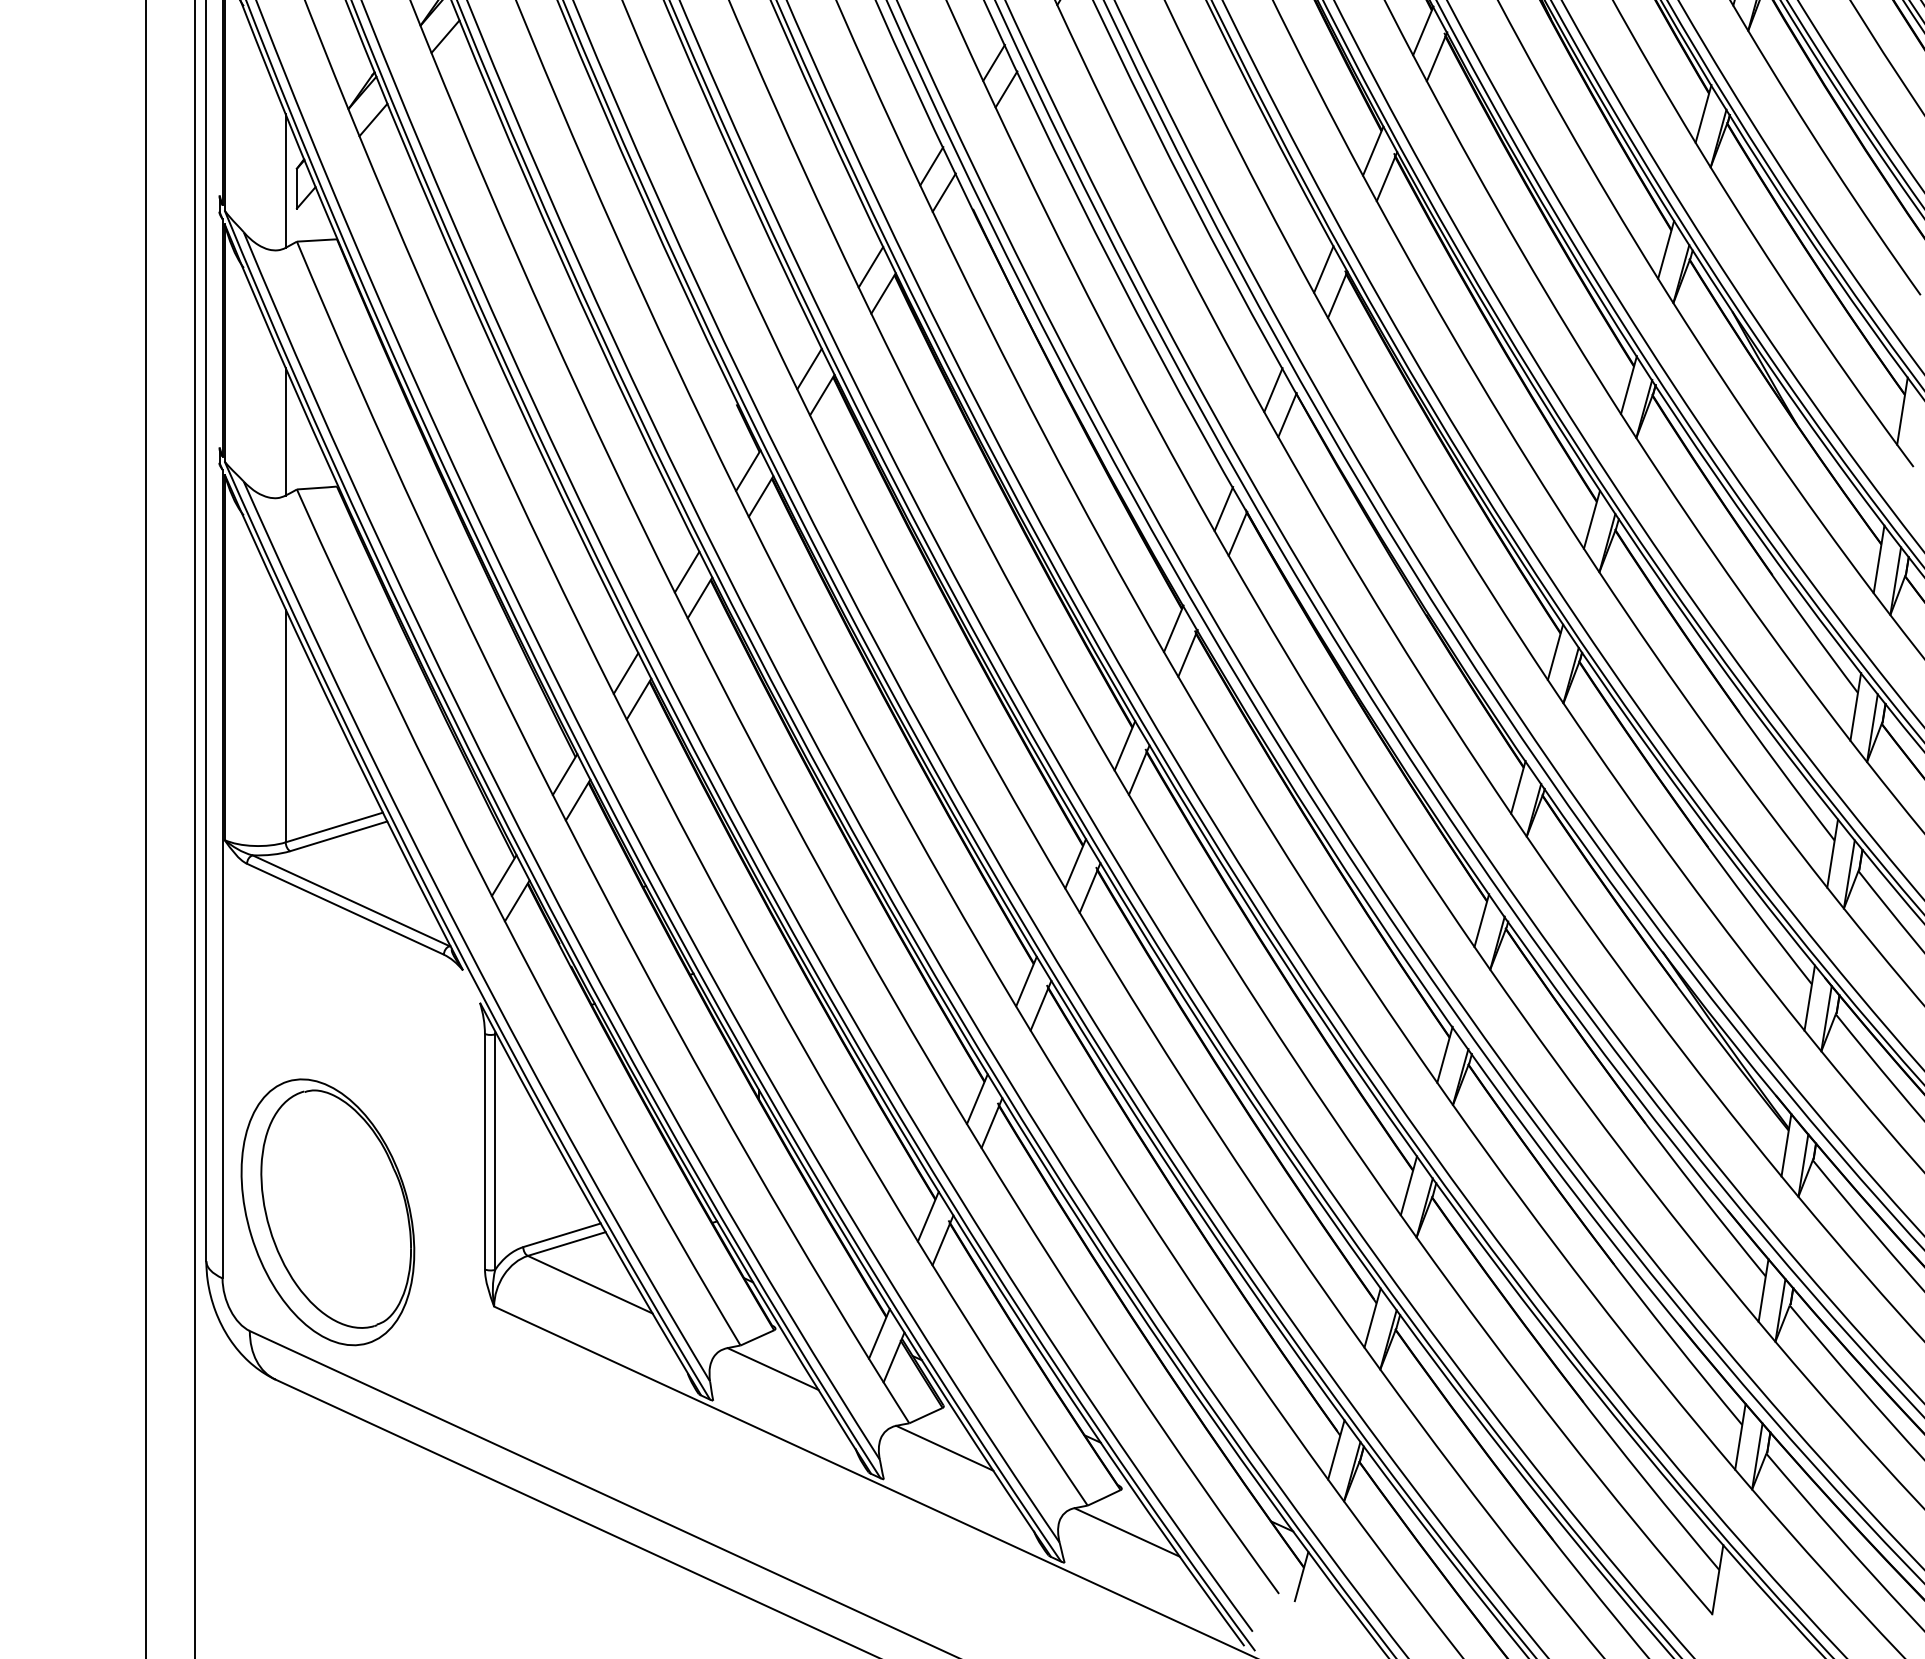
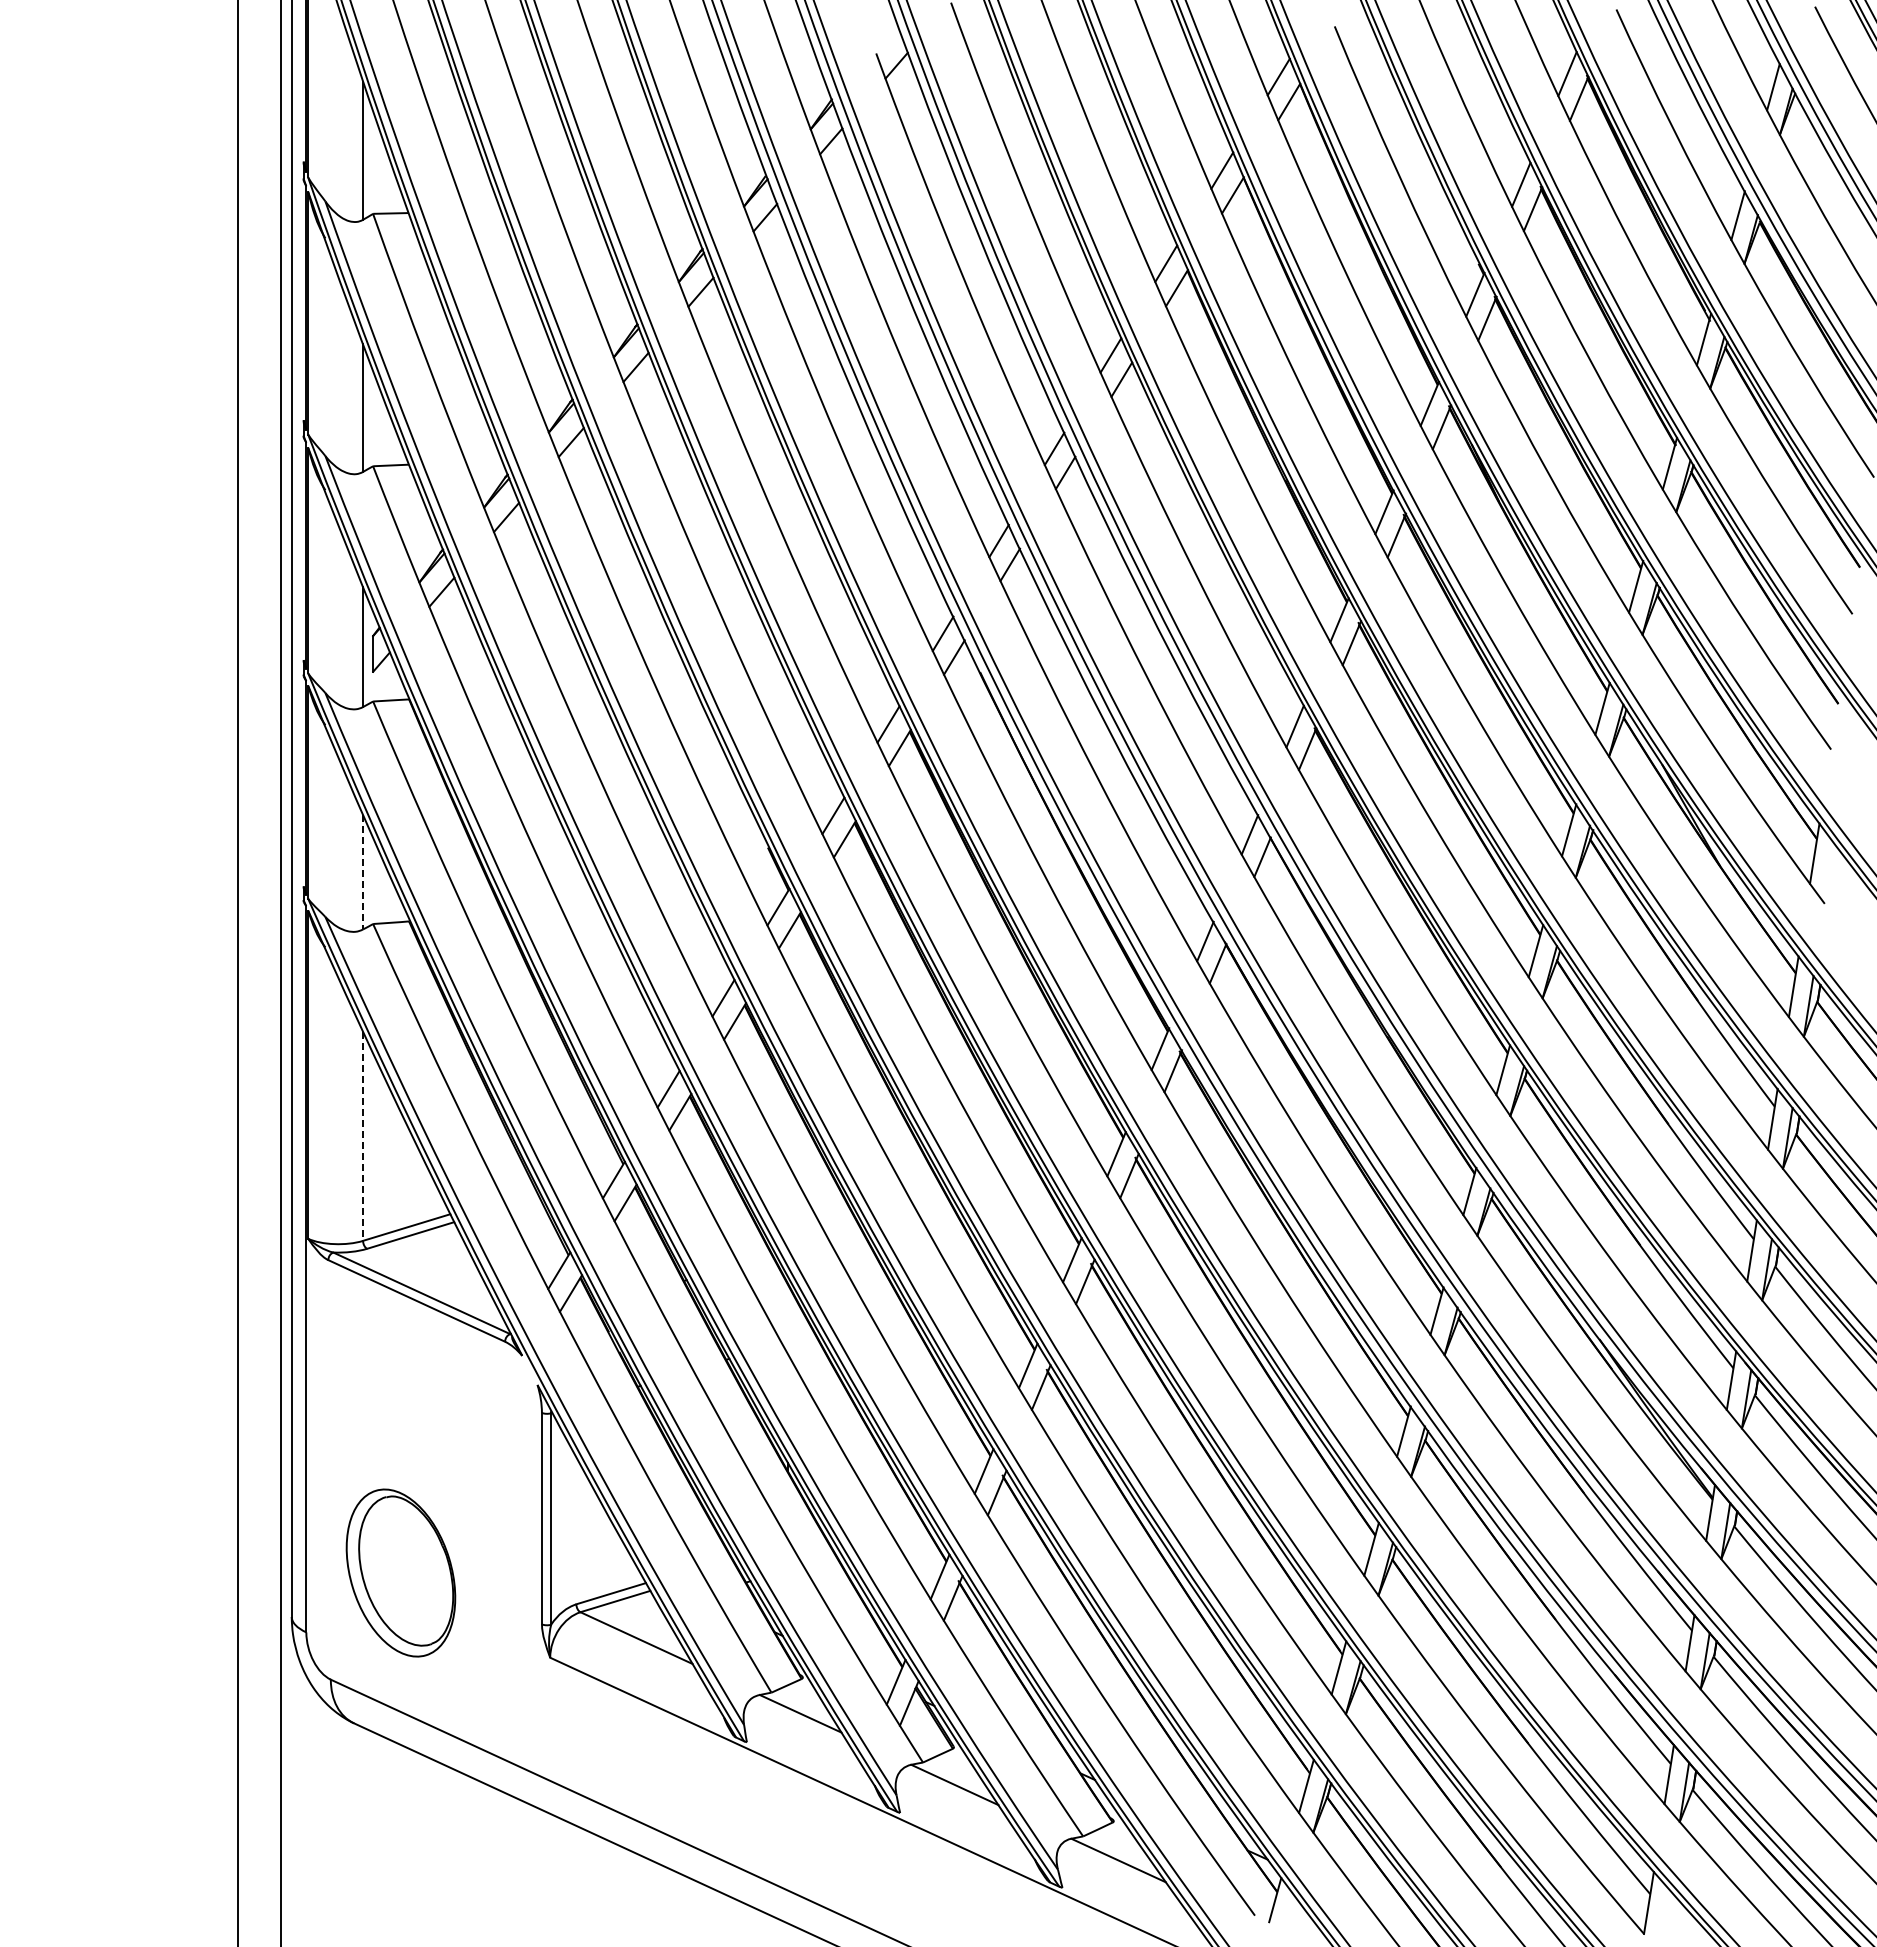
line: (286, 432) -> (363, 872), solid -> dashed
line: (286, 726) -> (363, 1136), solid -> dashed
part: (327, 1211) -> (400, 1572), size x0.7

